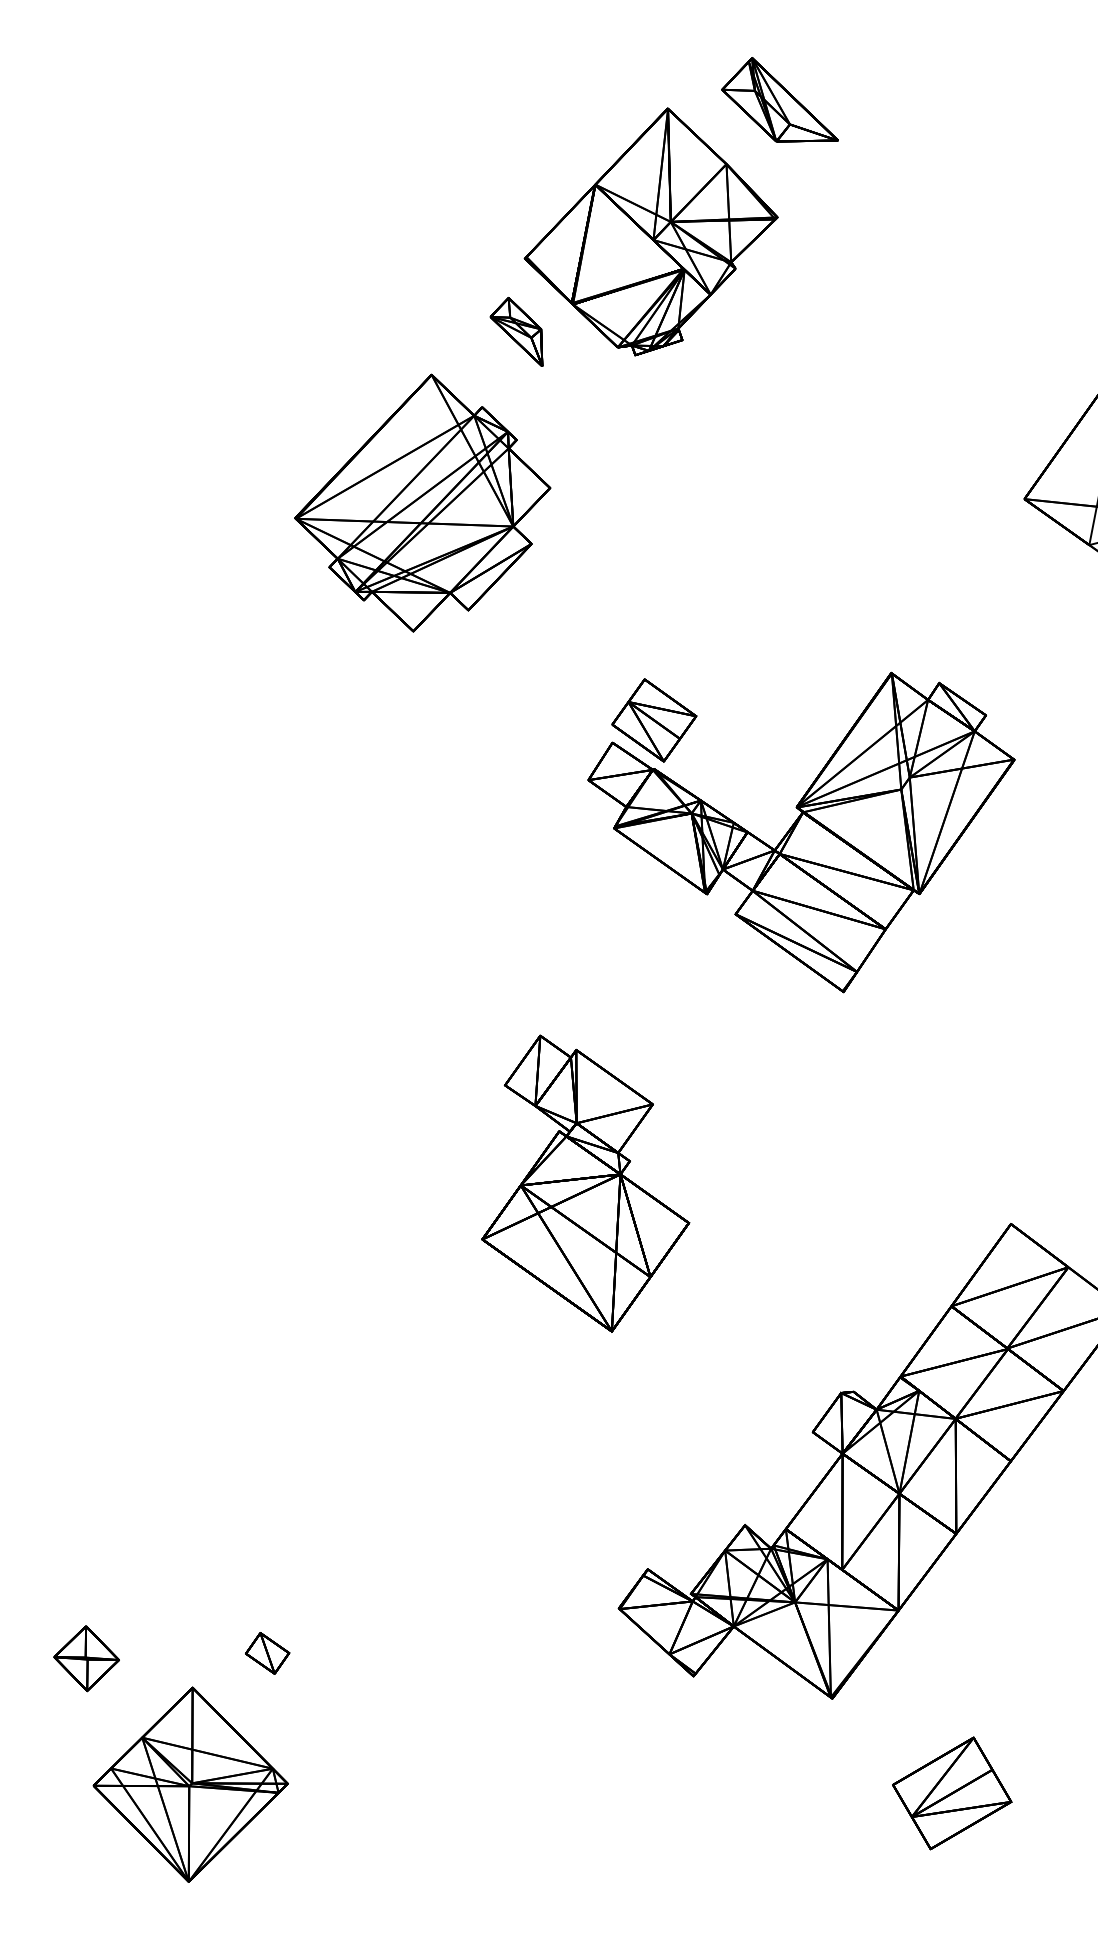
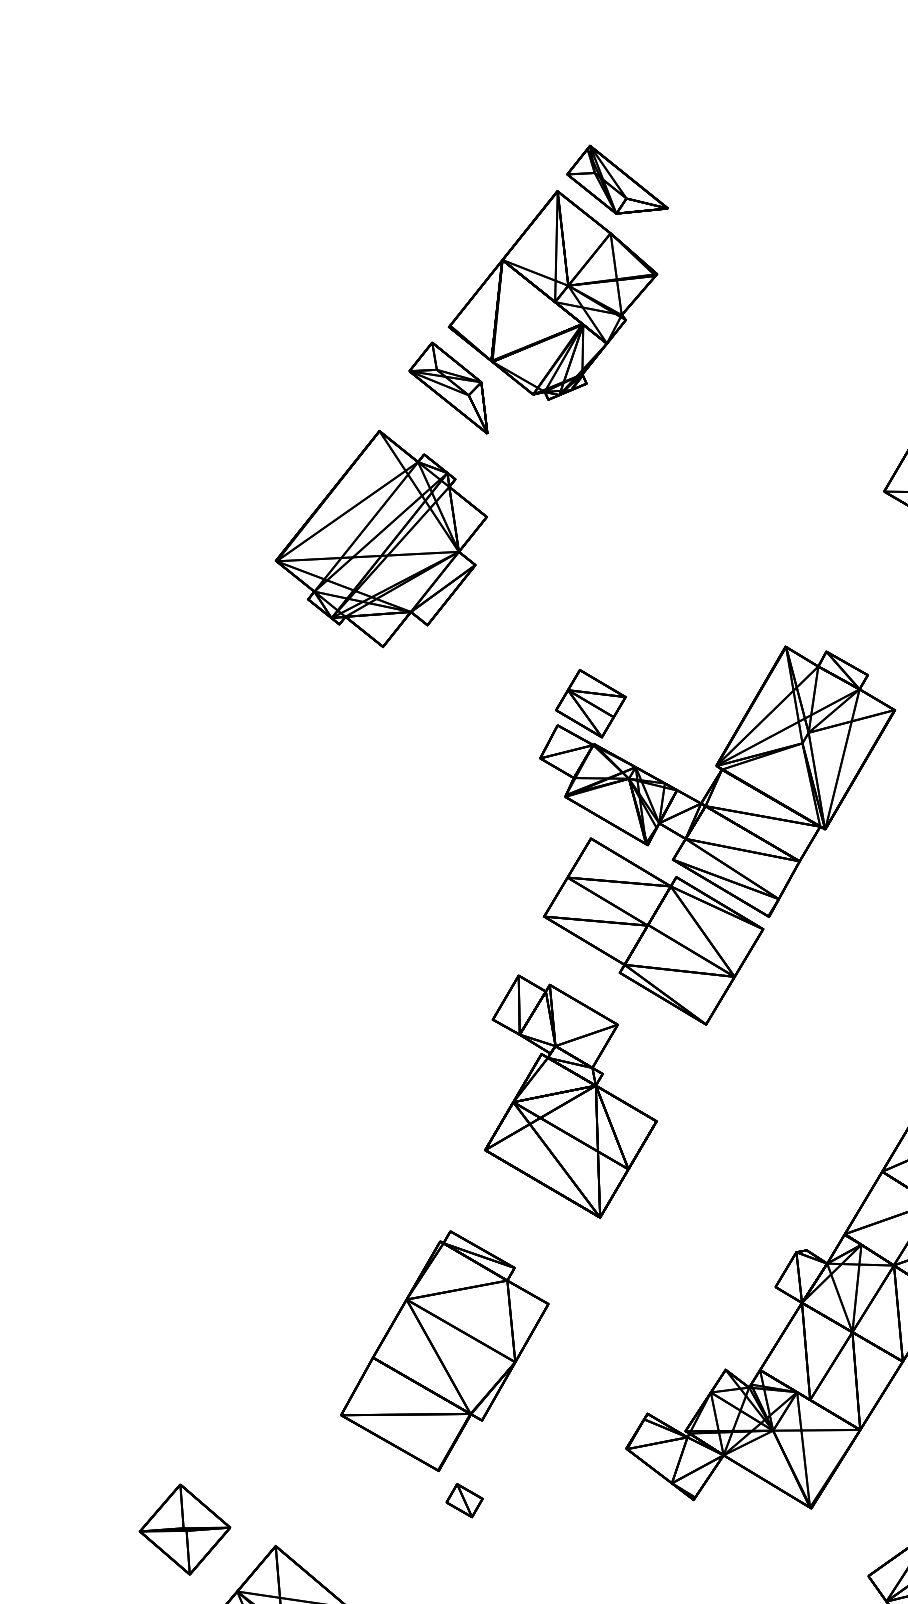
part: (779, 99) -> (615, 178), moved
part: (516, 331) -> (447, 388), size x1.67
part: (705, 996) -> (653, 930), added
part: (412, 1473) -> (443, 1350), added
part: (267, 1653) -> (464, 1500), moved
part: (86, 1658) -> (184, 1529), size x1.67

